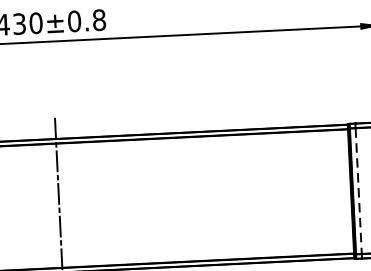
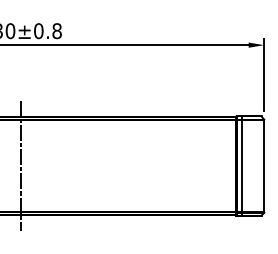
line: (358, 191) -> (241, 166), dashed -> solid

